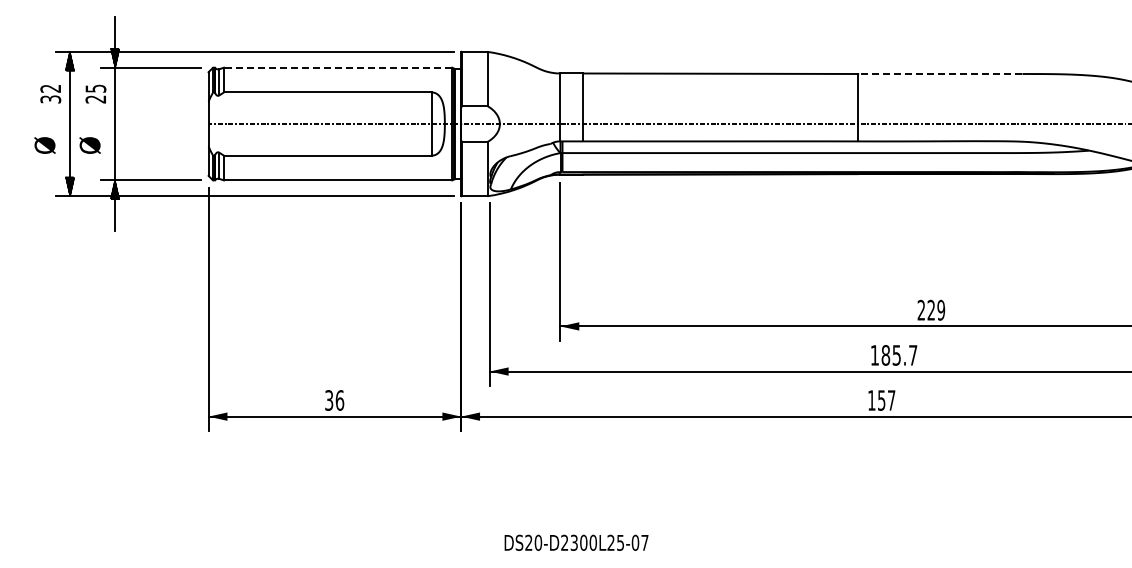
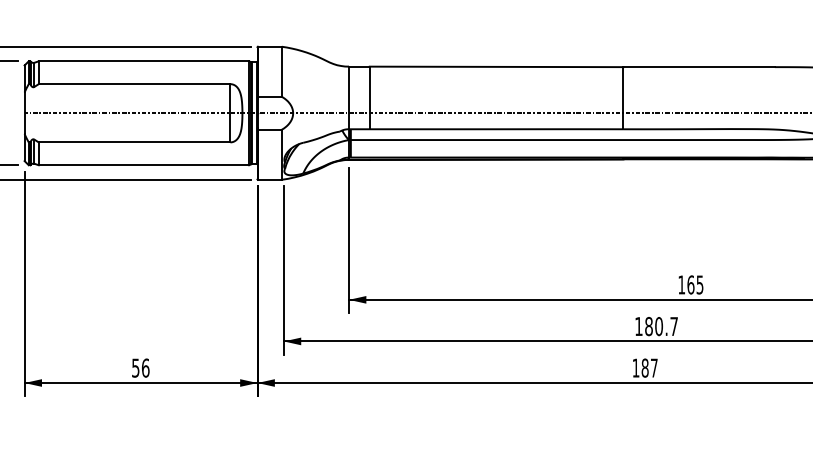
line: (337, 67) -> (143, 61), dashed -> solid
line: (939, 74) -> (698, 67), dashed -> solid
text: (931, 309) -> (691, 284), 229 -> 165
text: (896, 355) -> (658, 326), 185.7 -> 180.7
text: (329, 400) -> (136, 368), 36 -> 56
text: (881, 400) -> (644, 368), 157 -> 187

